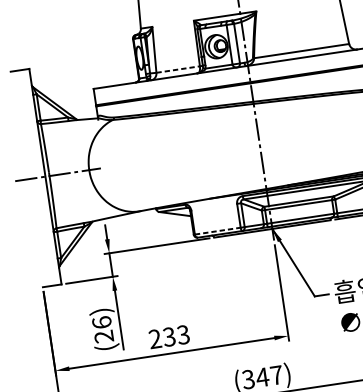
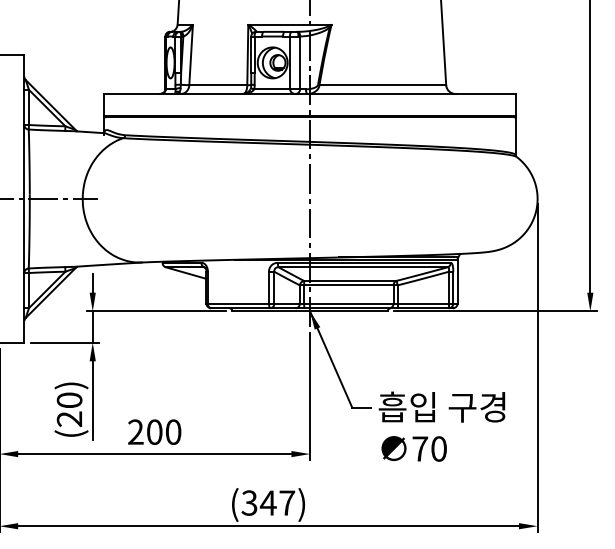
line: (178, 69) -> (218, 85), dashed -> solid
line: (217, 231) -> (238, 303), dashed -> solid
text: (101, 322) -> (69, 399), (26) -> (20)
text: (175, 335) -> (163, 431), 233 -> 200

